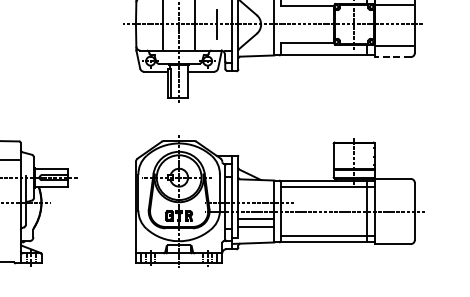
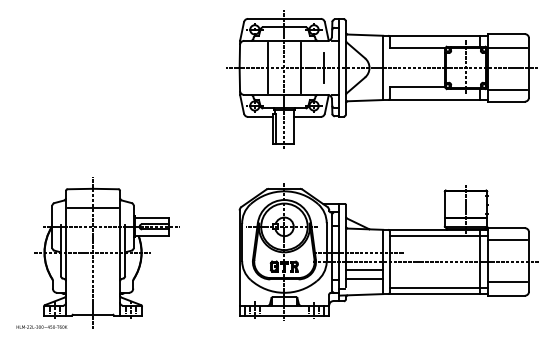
line: (393, 56) -> (506, 101), dashed -> solid
line: (393, 189) -> (506, 239), added
line: (393, 231) -> (506, 282), added

